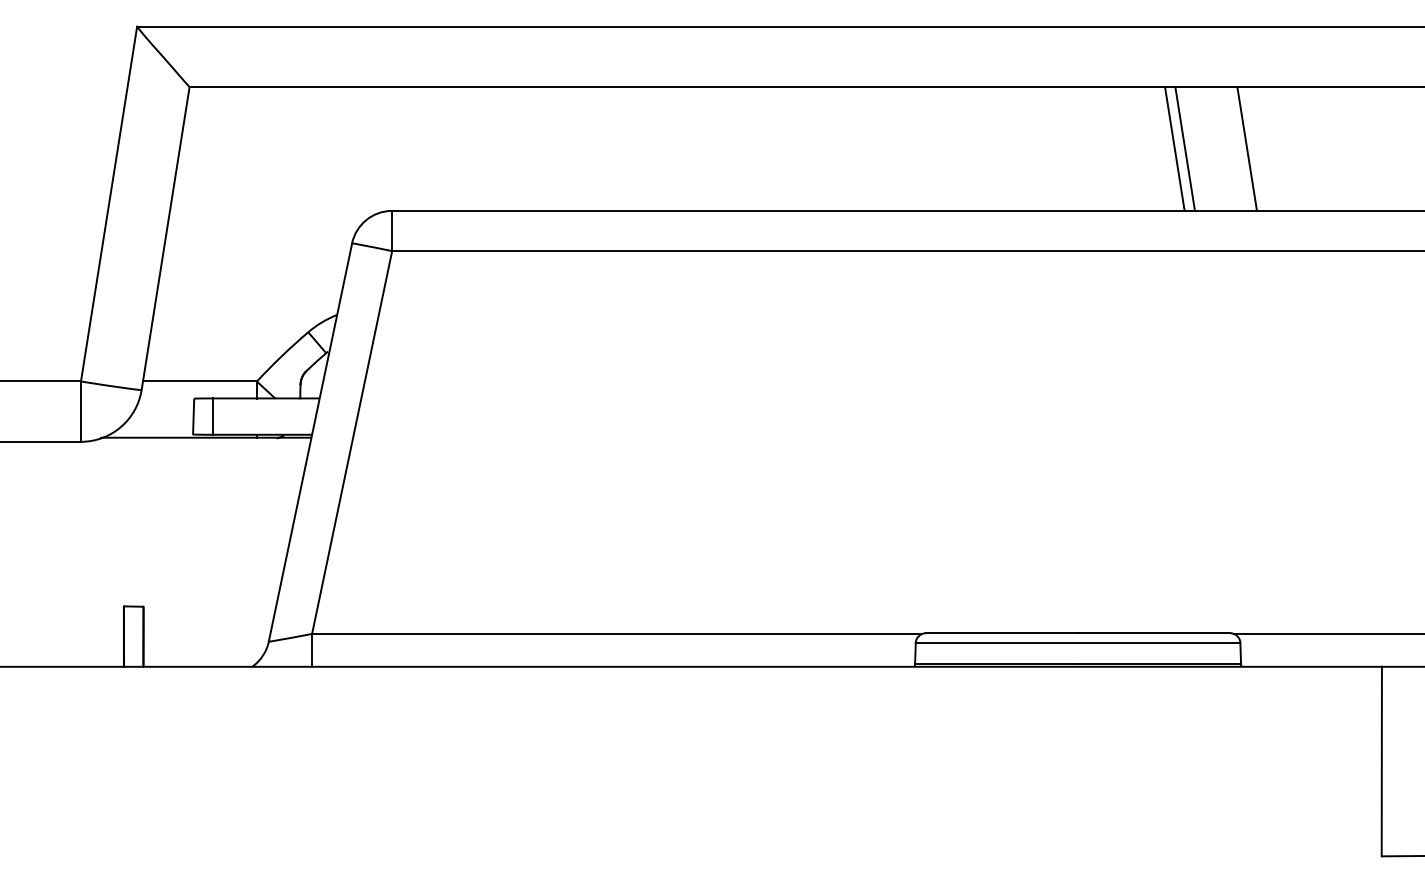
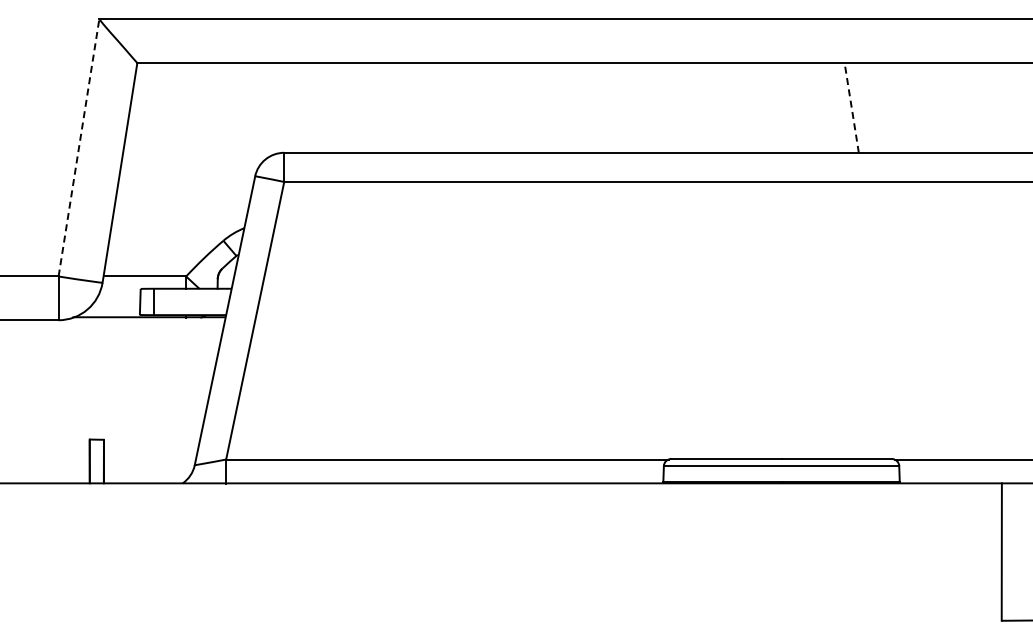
line: (1174, 148) -> (851, 107), solid -> dashed
line: (1185, 148) -> (859, 107), removed
line: (1247, 148) -> (904, 107), removed
line: (109, 203) -> (79, 147), solid -> dashed

